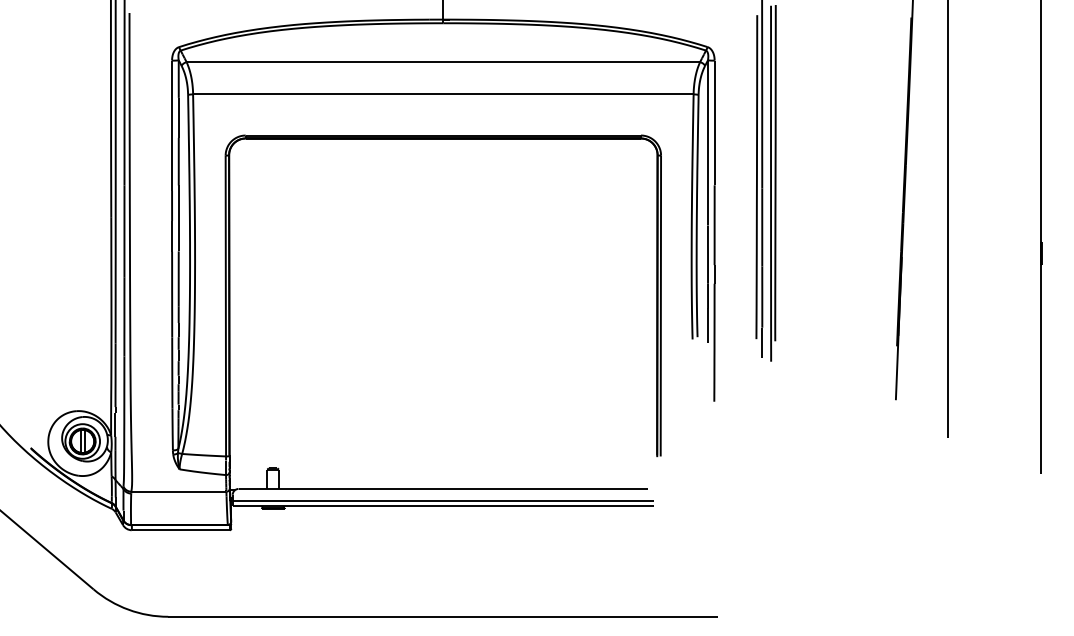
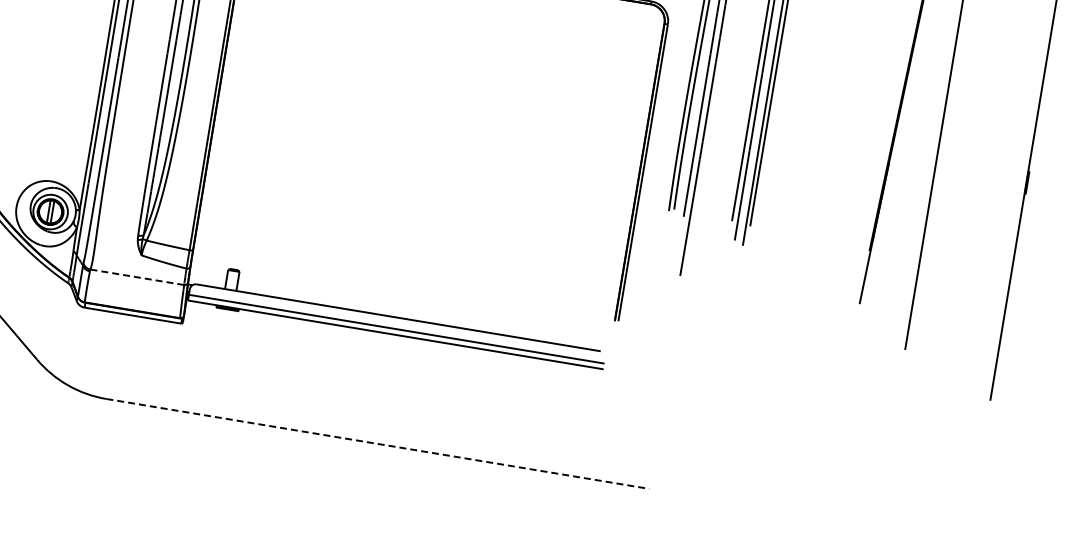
line: (179, 491) -> (137, 277), solid -> dashed
line: (443, 616) -> (377, 443), solid -> dashed

